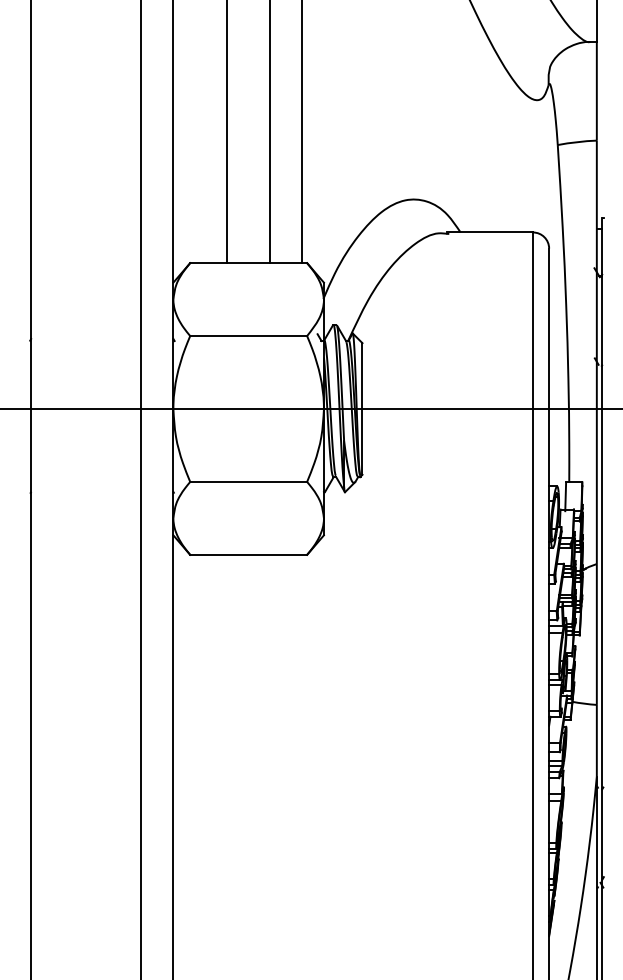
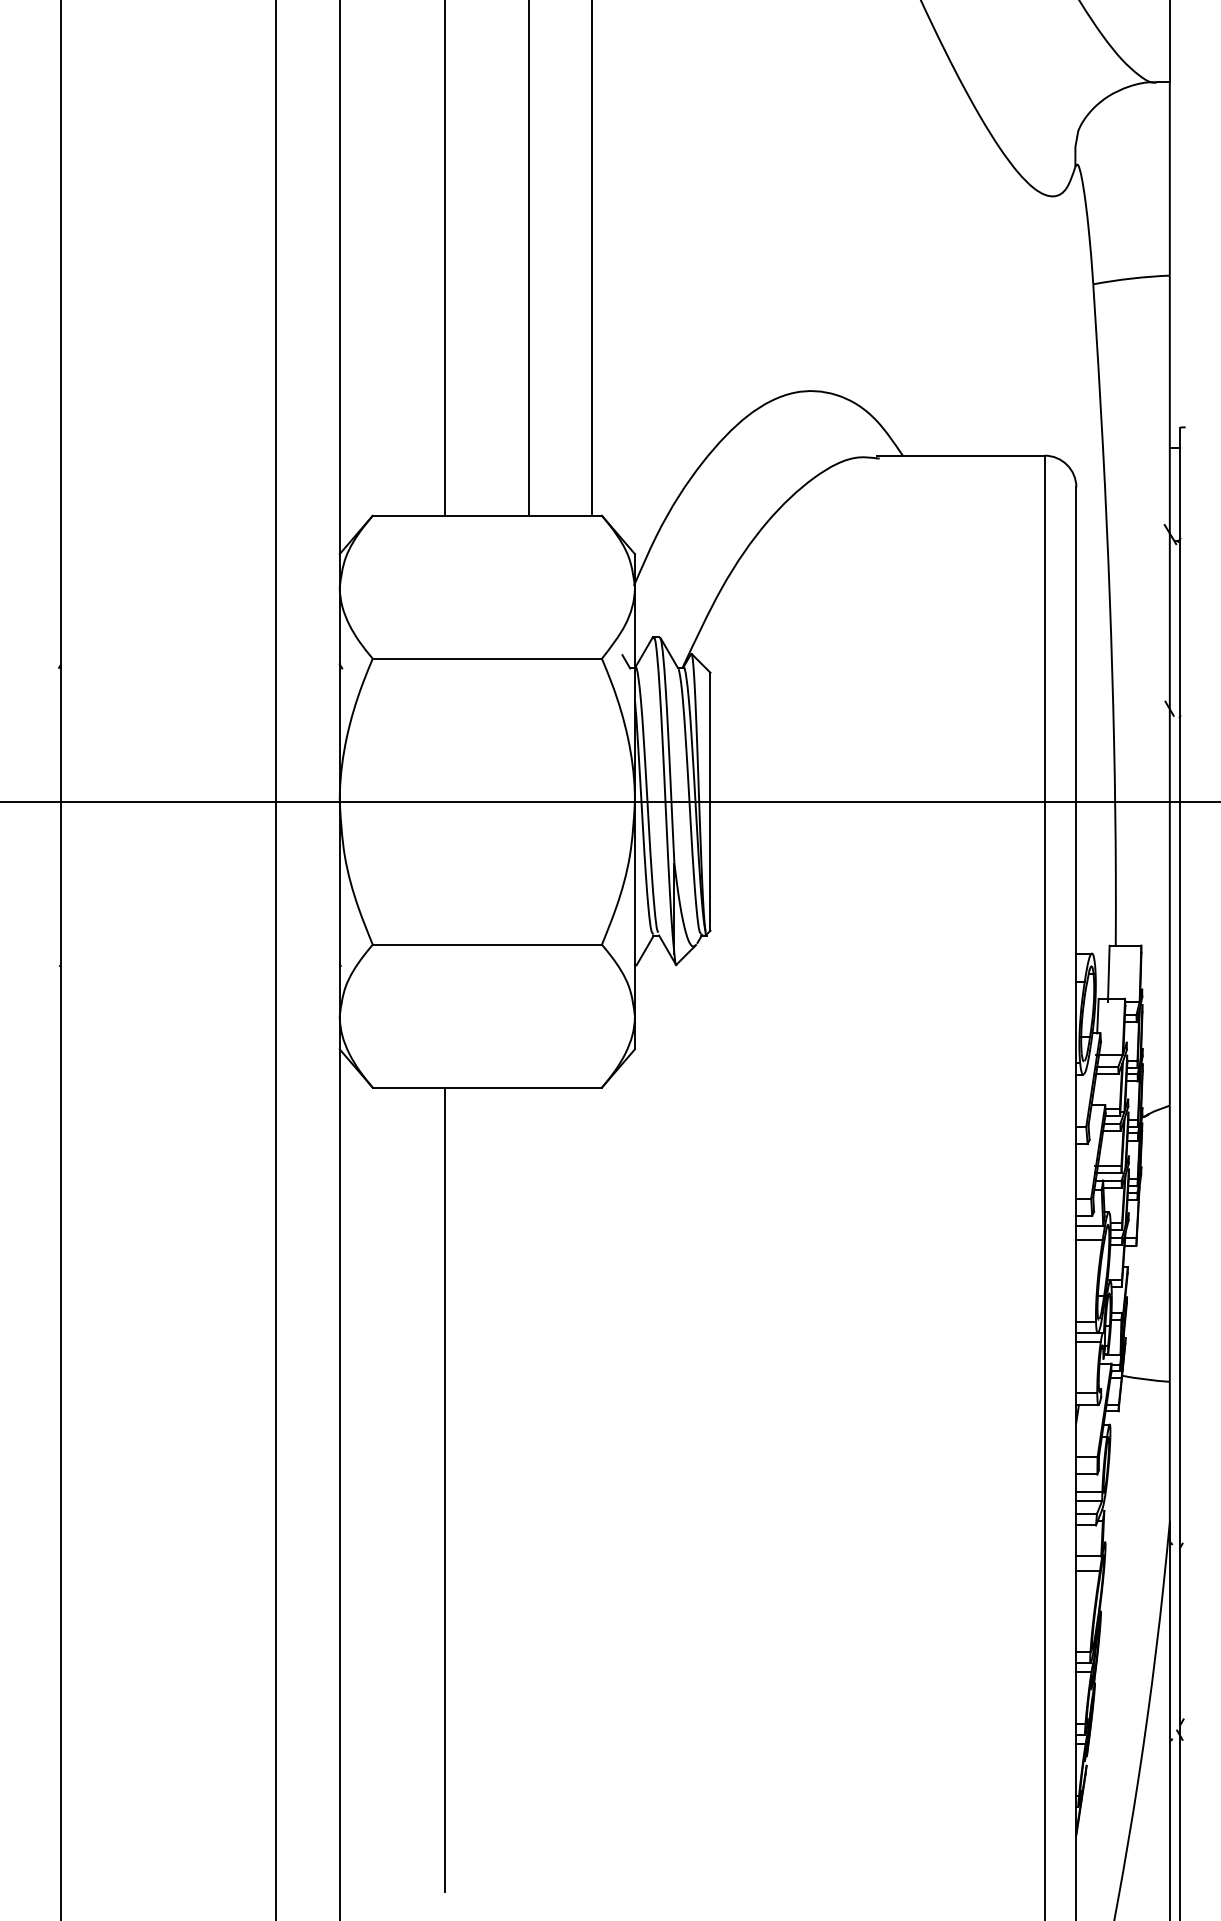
line: (227, 759) -> (445, 1488), added

